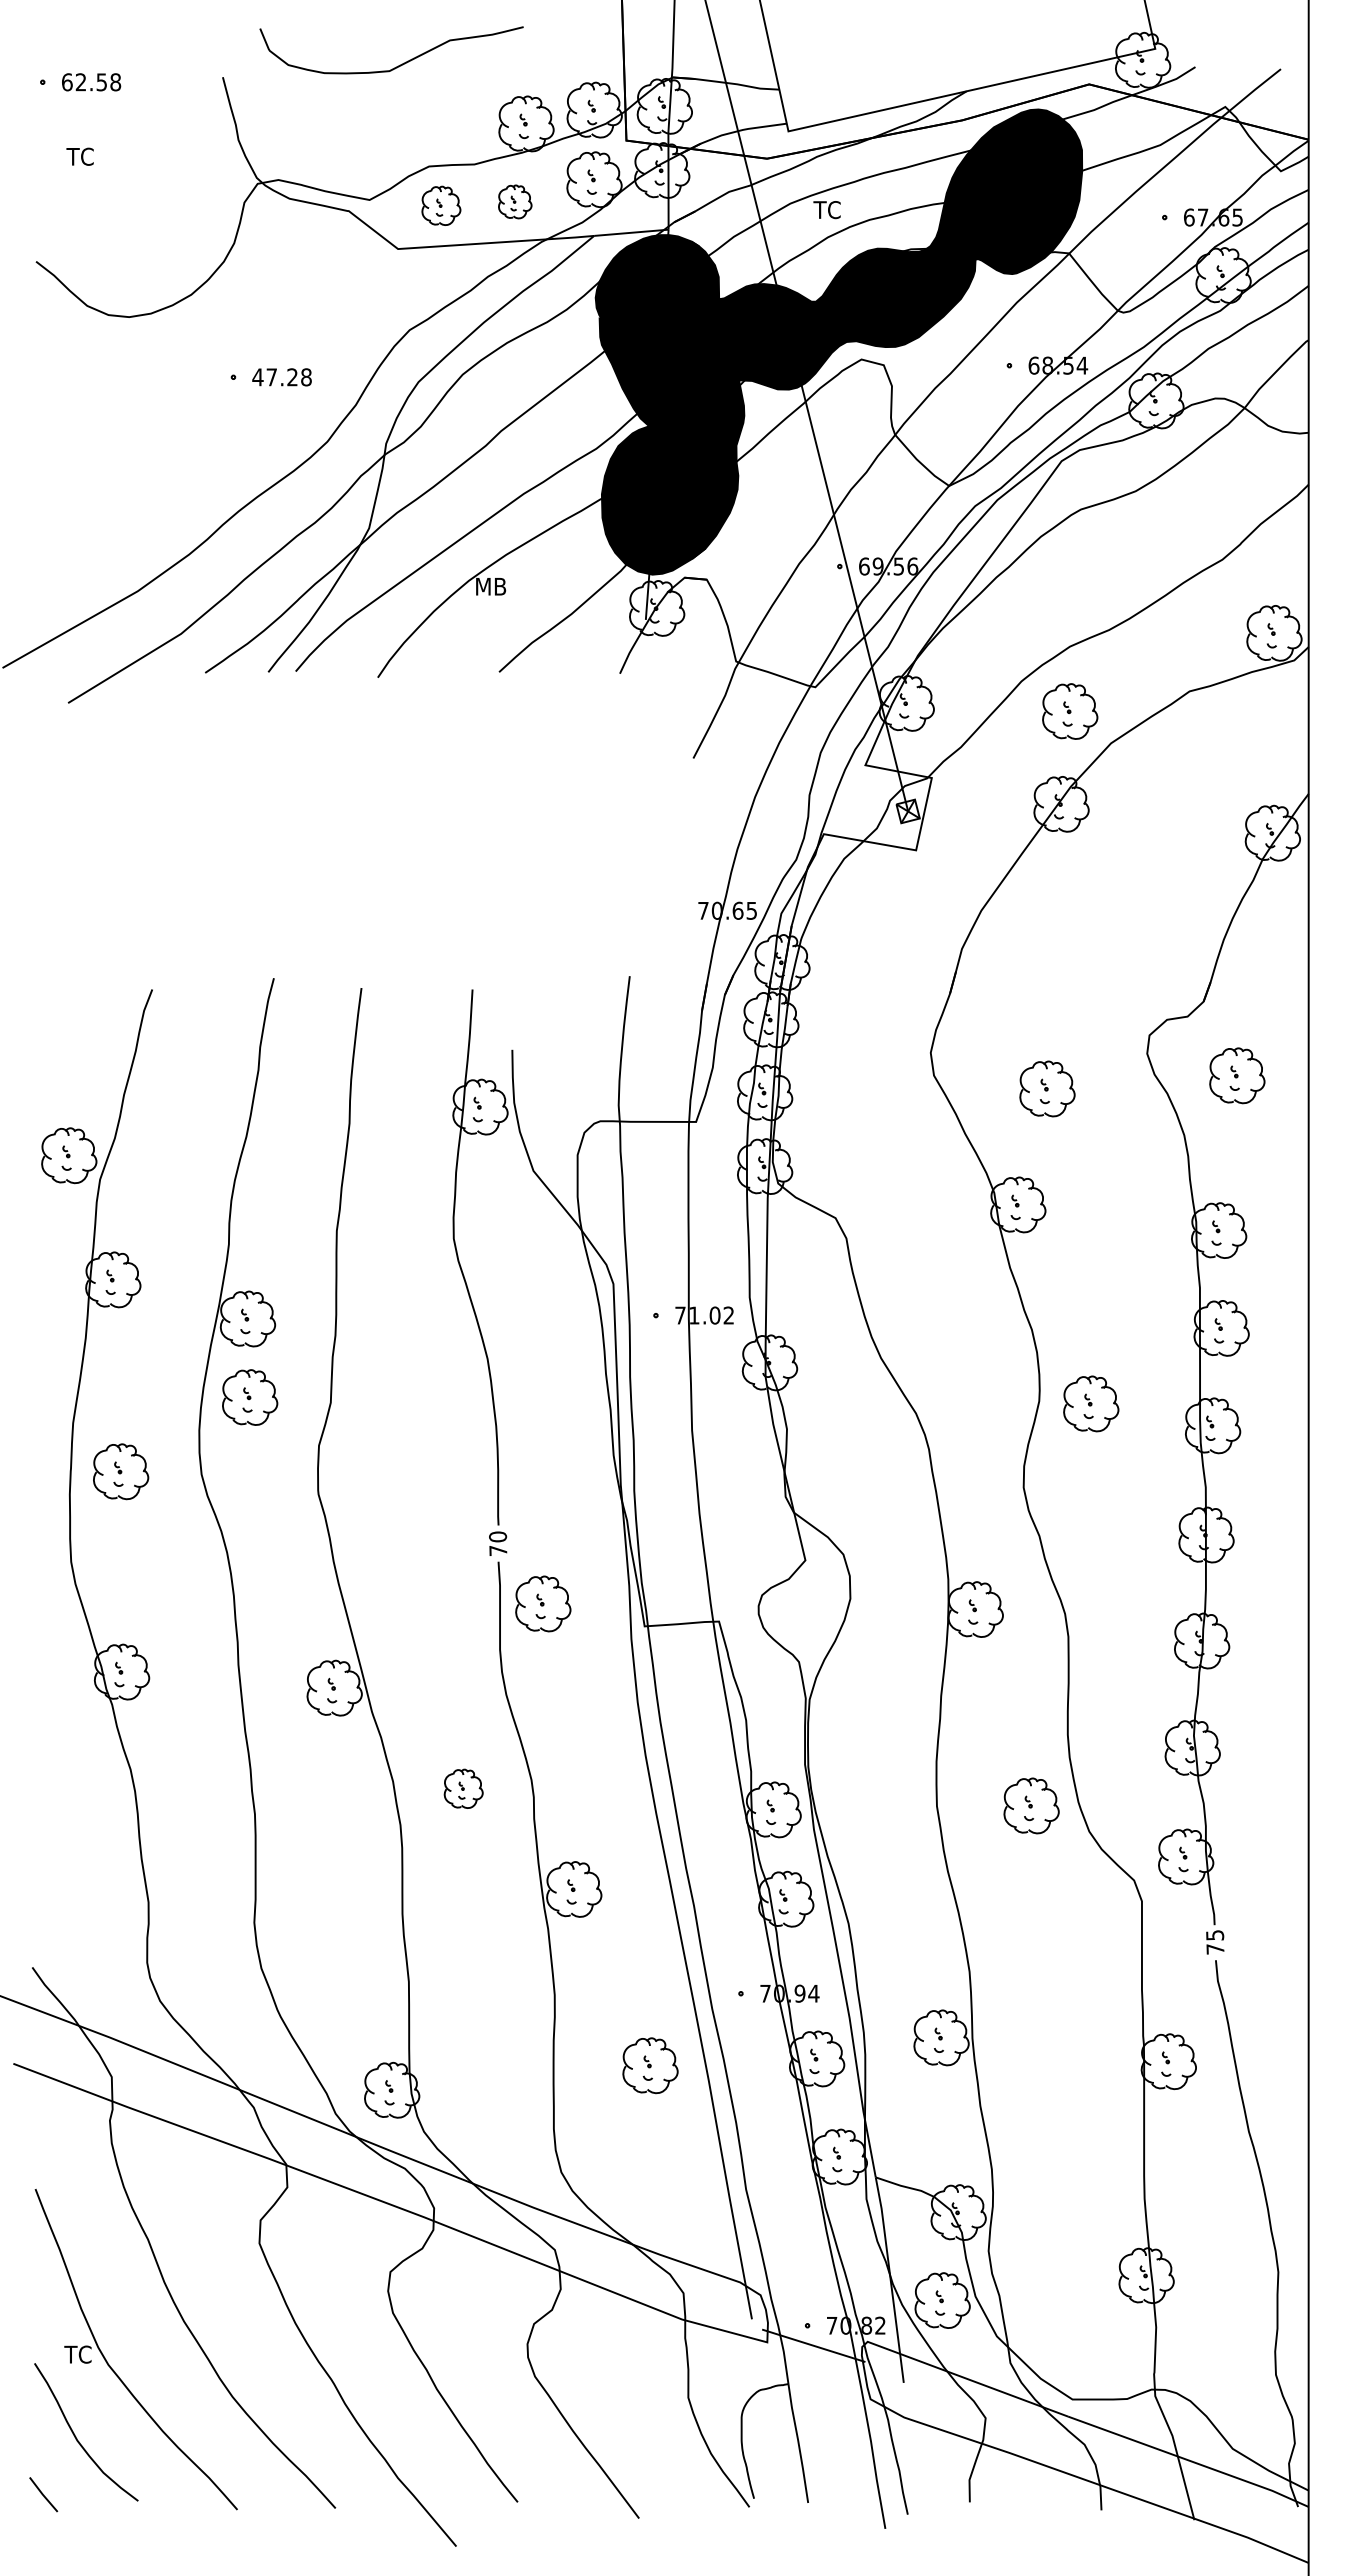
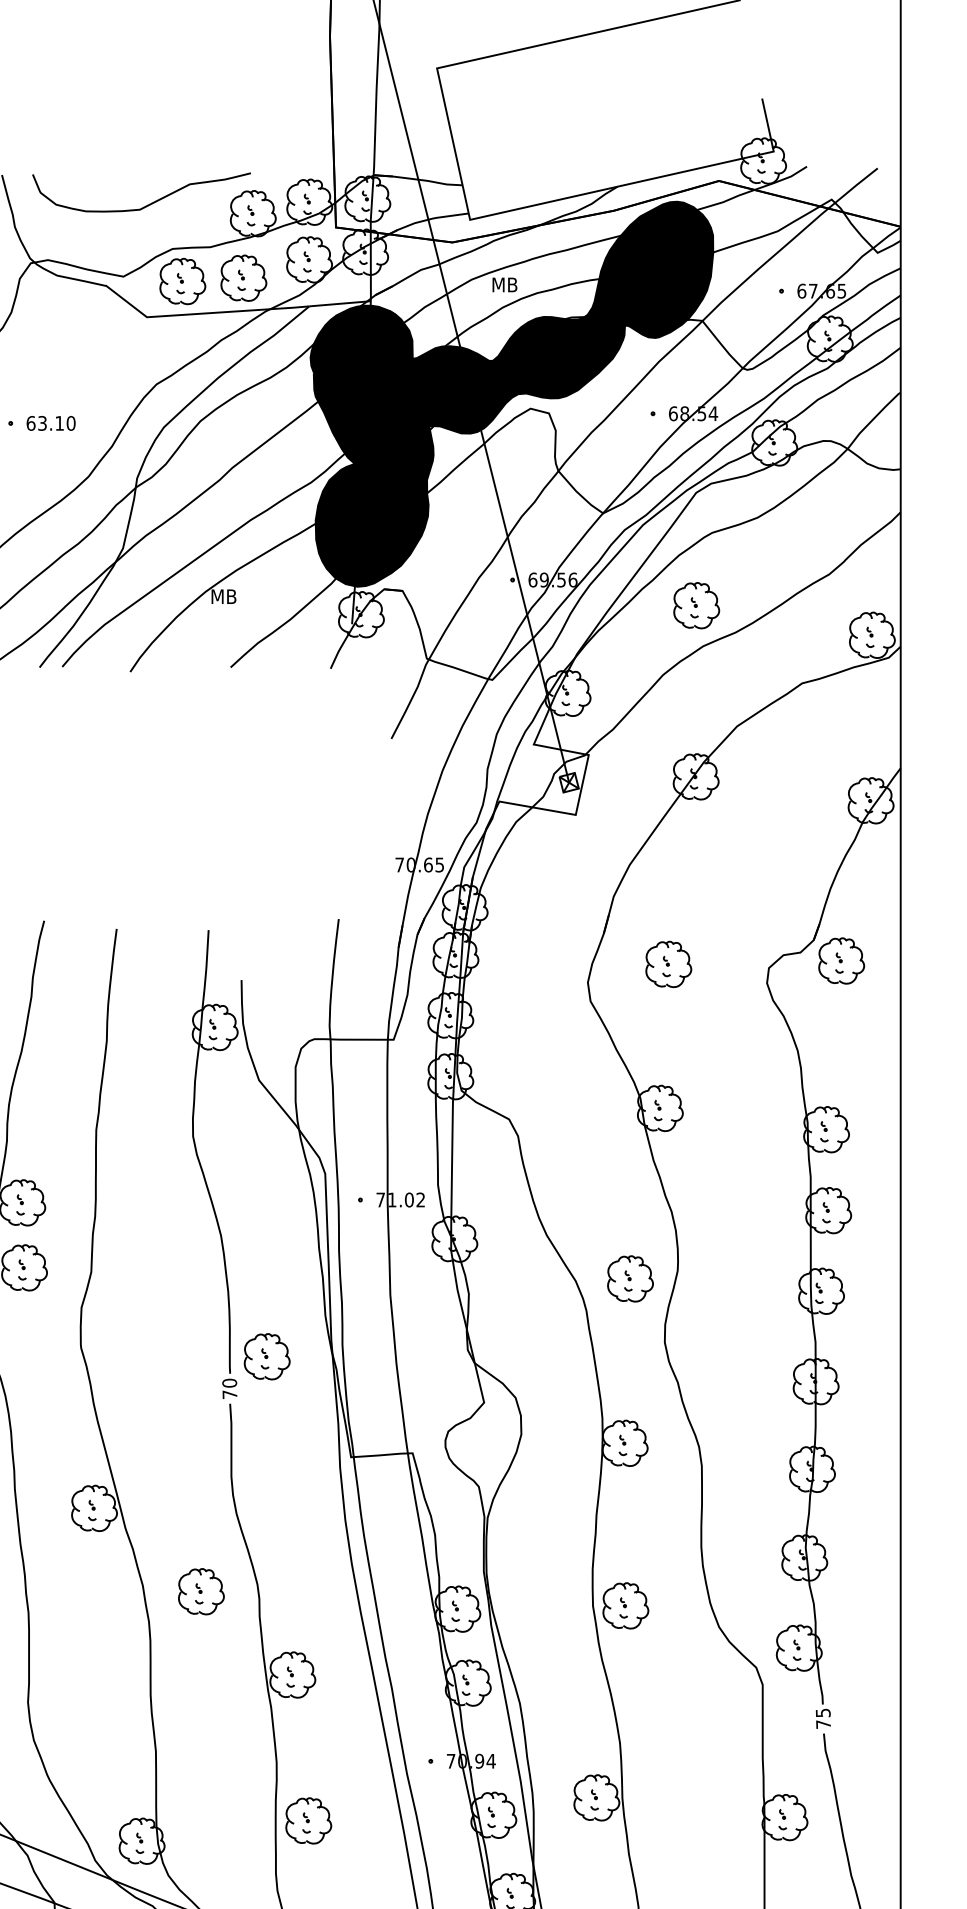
curve: (398, 65) -> (147, 205), moved
part: (515, 201) -> (244, 277), size x1.67
part: (441, 205) -> (182, 281), size x1.43
text: (829, 210) -> (504, 285), TC -> MB
text: (281, 377) -> (50, 423), 47.28 -> 63.10
part: (1070, 711) -> (696, 605), moved
part: (1237, 1075) -> (841, 960), moved
part: (1047, 1088) -> (668, 964), moved
part: (1091, 1403) -> (630, 1278), moved
part: (543, 1603) -> (267, 1356), moved
part: (463, 1788) -> (201, 1591), size x1.43
part: (1031, 1805) -> (625, 1605), moved
part: (650, 2065) -> (308, 1820), moved

